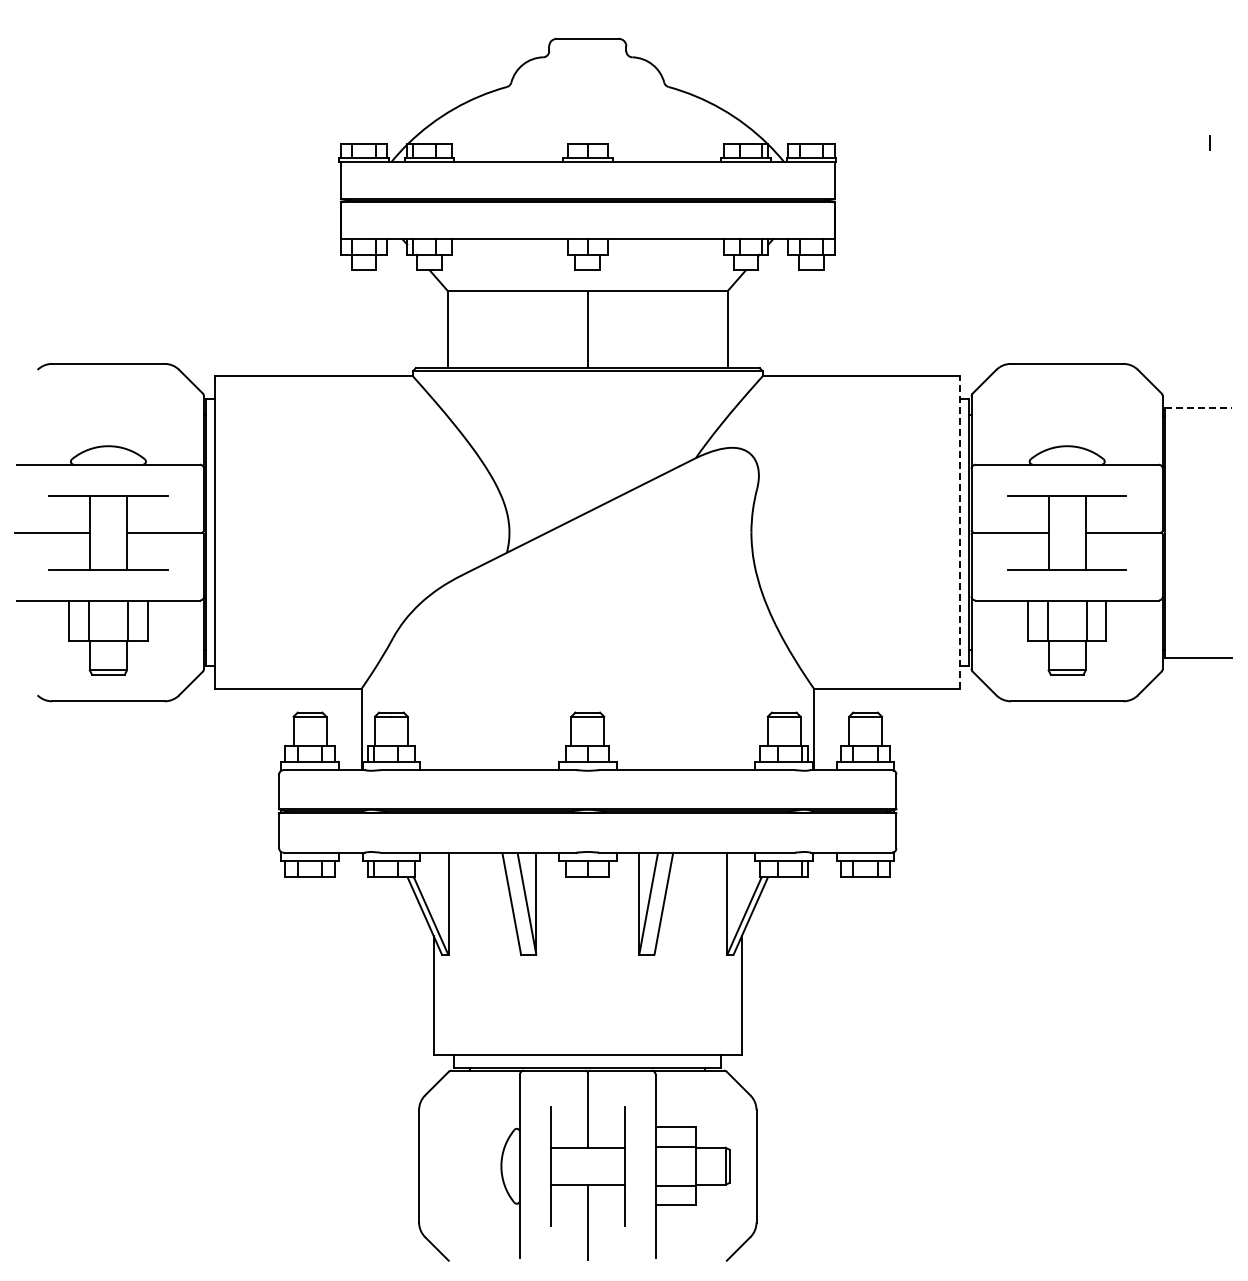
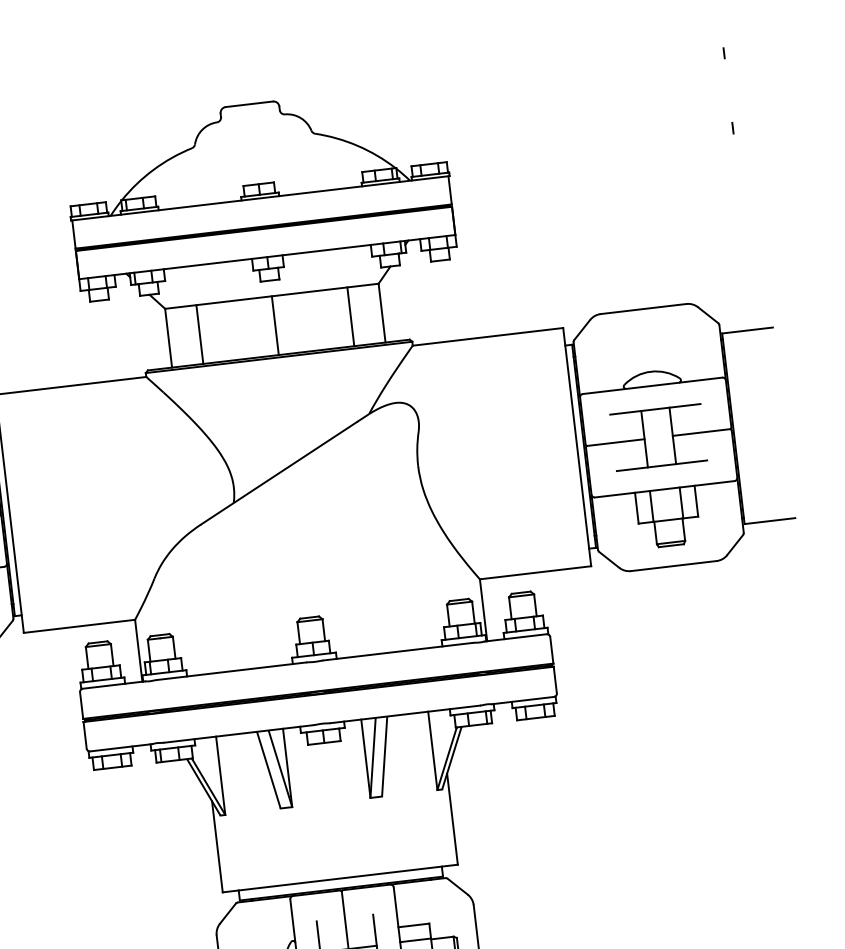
line: (1209, 44) -> (723, 52), added
line: (488, 329) -> (199, 334), added
line: (686, 329) -> (350, 316), added
line: (1199, 407) -> (748, 330), dashed -> solid
line: (960, 532) -> (577, 447), dashed -> solid

